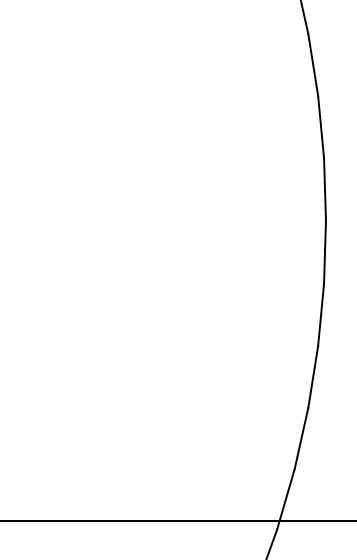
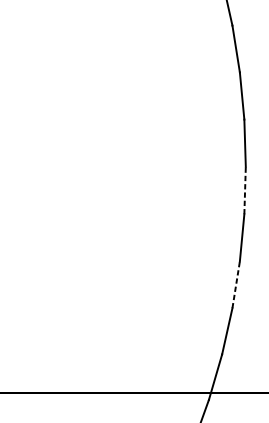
line: (325, 251) -> (245, 189), solid -> dashed
line: (313, 376) -> (236, 284), solid -> dashed

